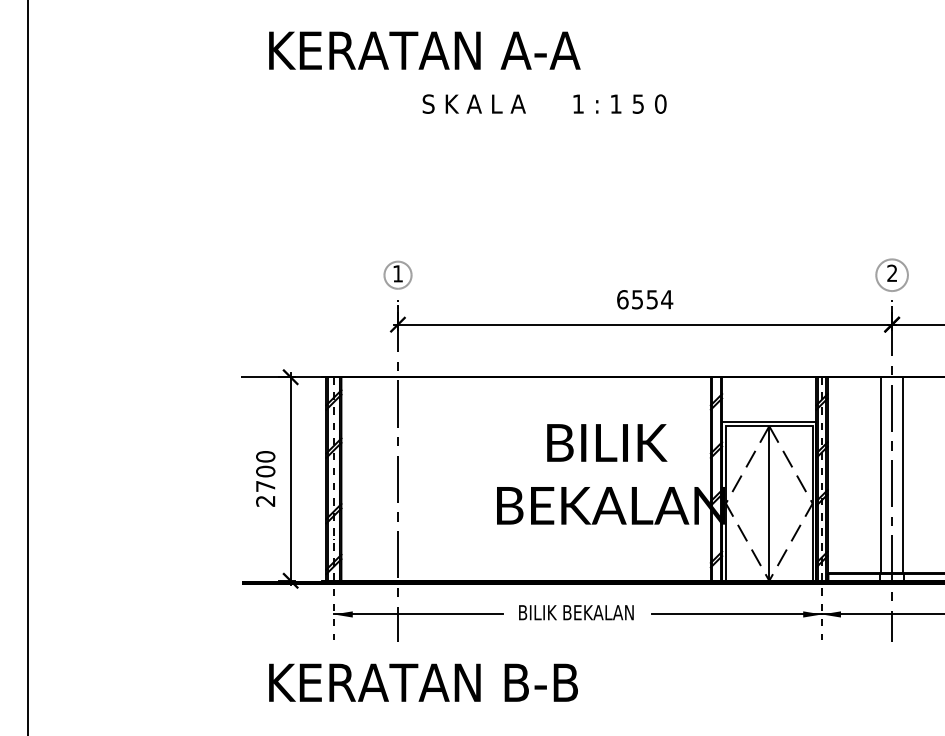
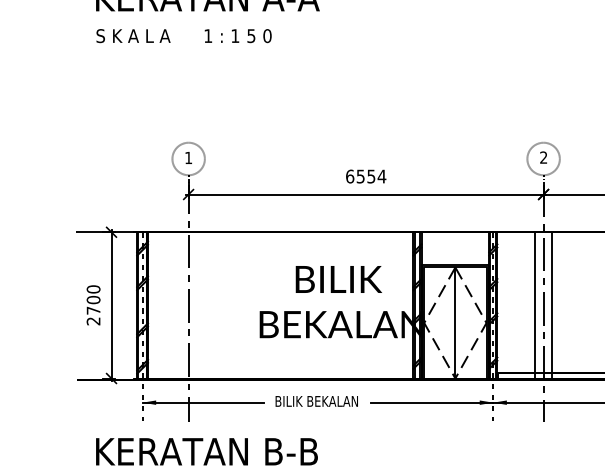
text: (544, 103) -> (183, 35), moved
circle: (397, 274) -> (188, 158), size x1.67
circle: (891, 274) -> (543, 158), size x1.43

